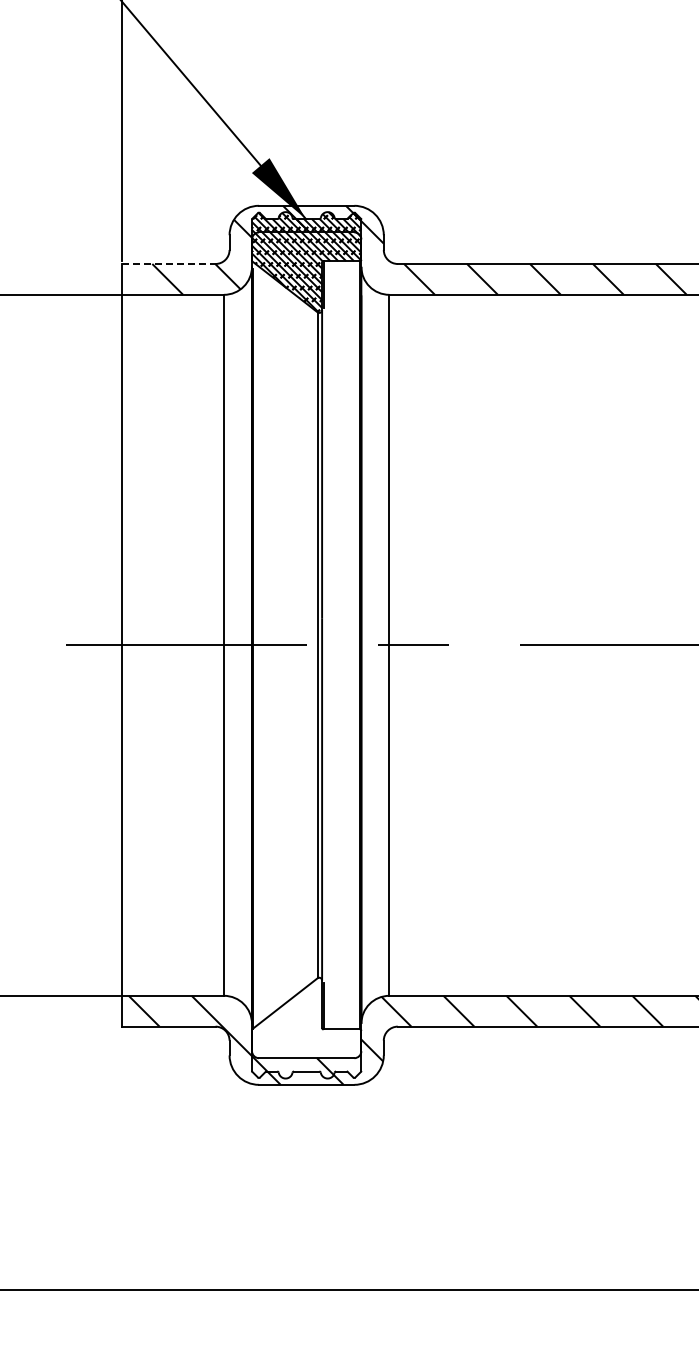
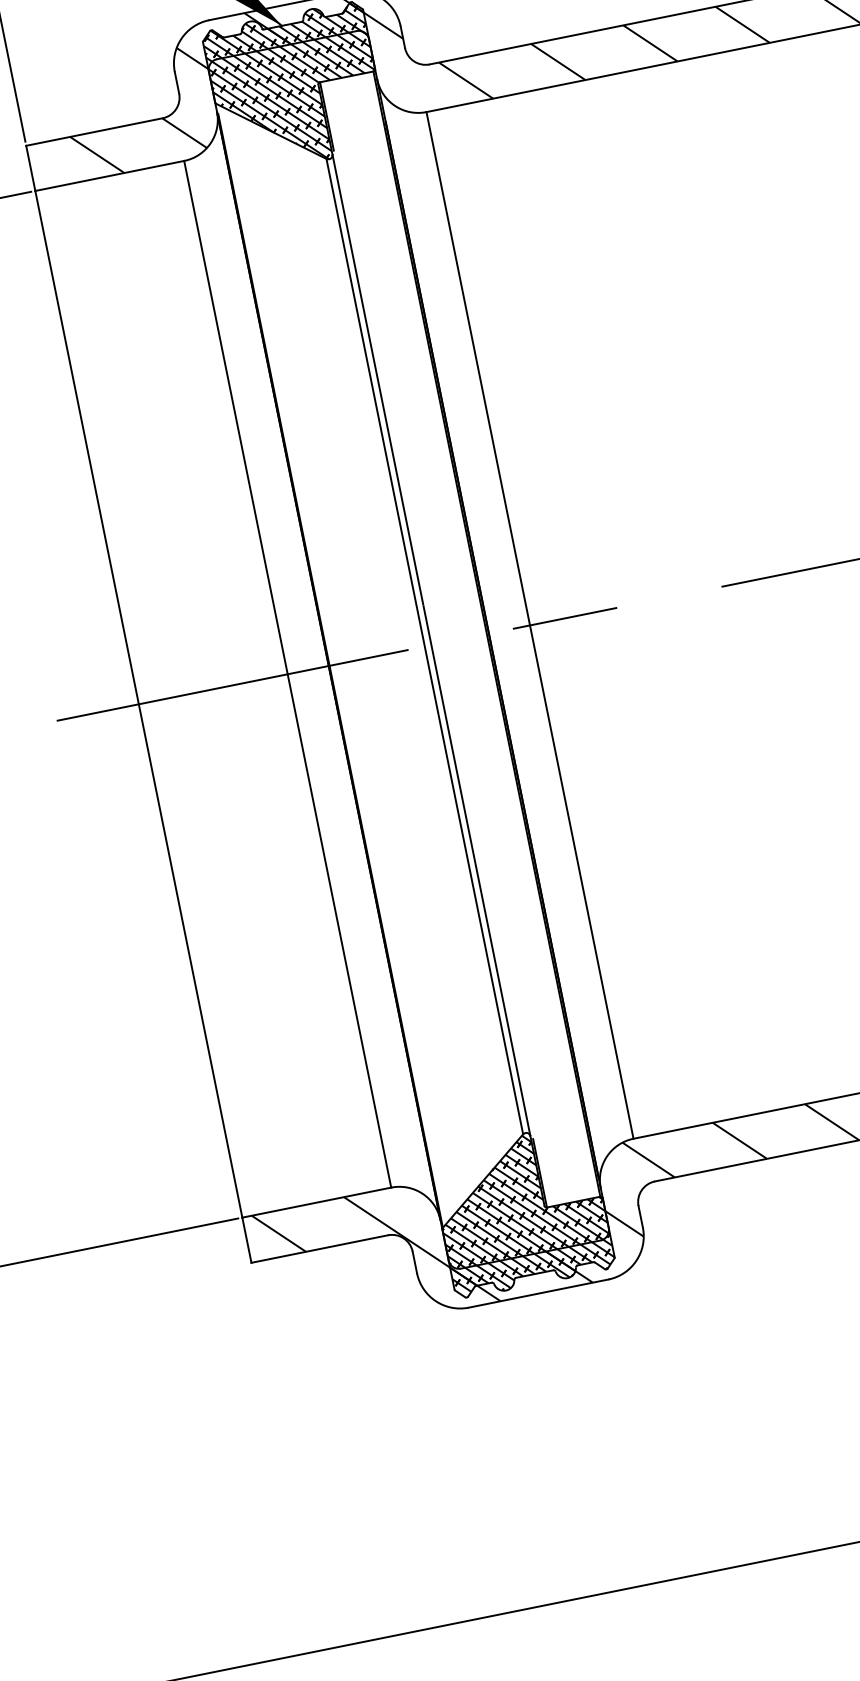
line: (168, 263) -> (93, 131), dashed -> solid
hatch: (306, 1028) -> (521, 1211), added

